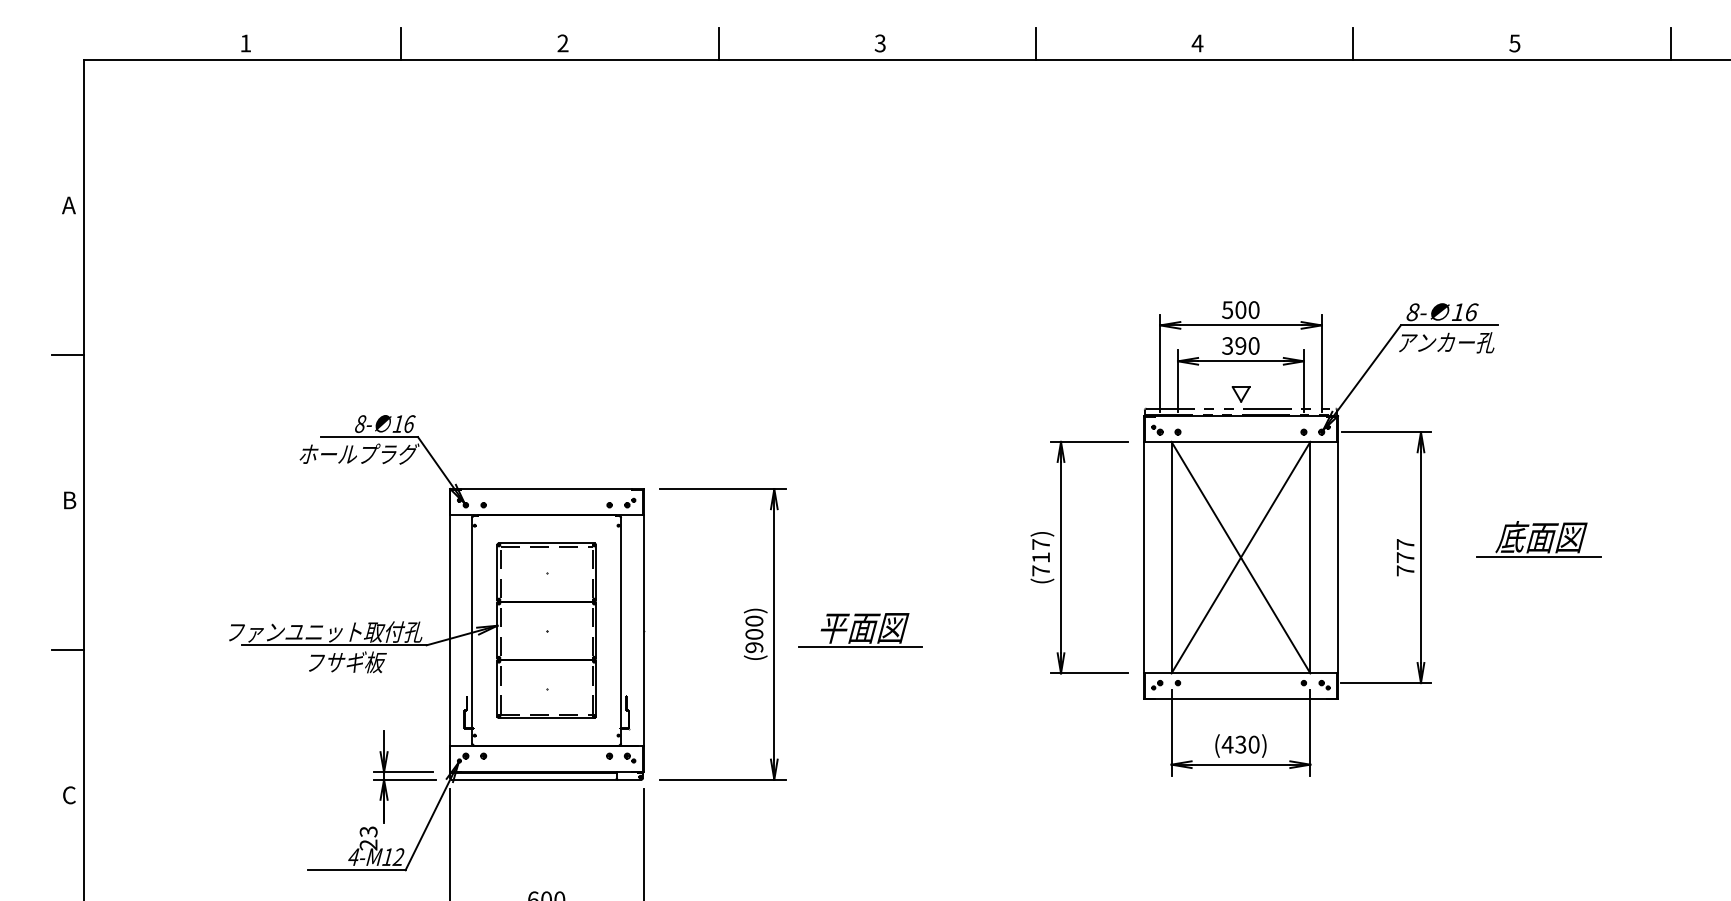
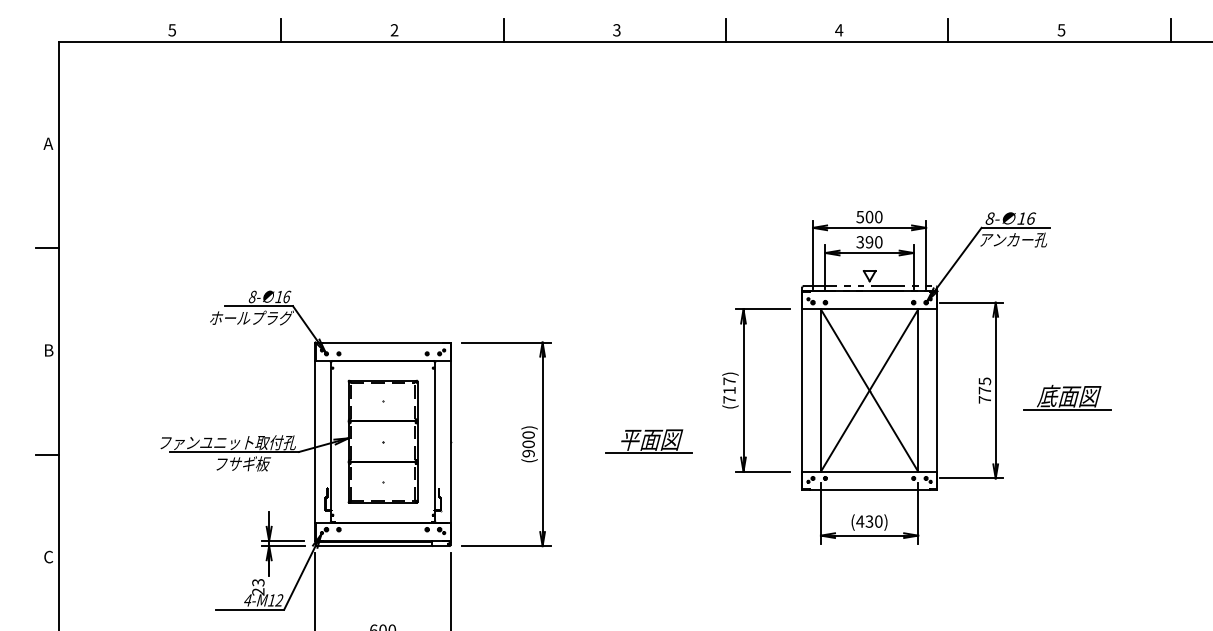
text: (244, 43) -> (171, 30), 1 -> 5
part: (1539, 538) -> (1067, 397), moved
text: (1404, 544) -> (984, 381), 777 -> 775
part: (859, 630) -> (648, 441), moved

